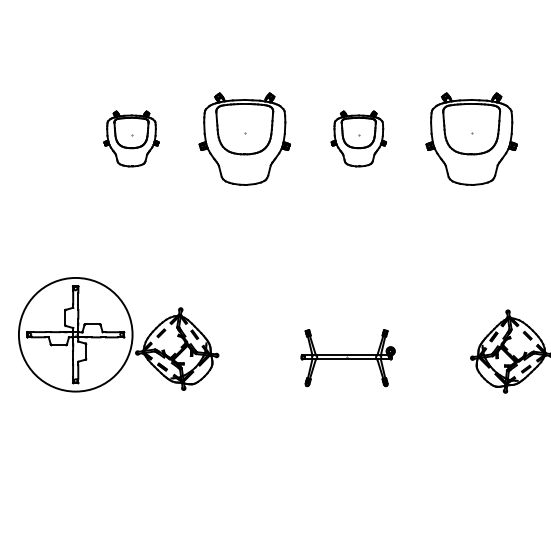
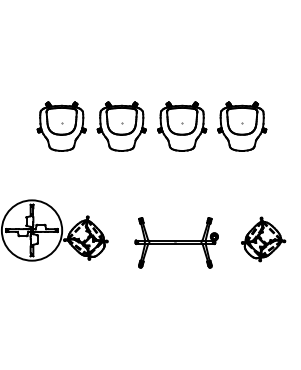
part: (131, 138) -> (61, 126), size x1.67
part: (359, 138) -> (182, 126), size x1.67
part: (347, 357) -> (176, 242), size x1.67

